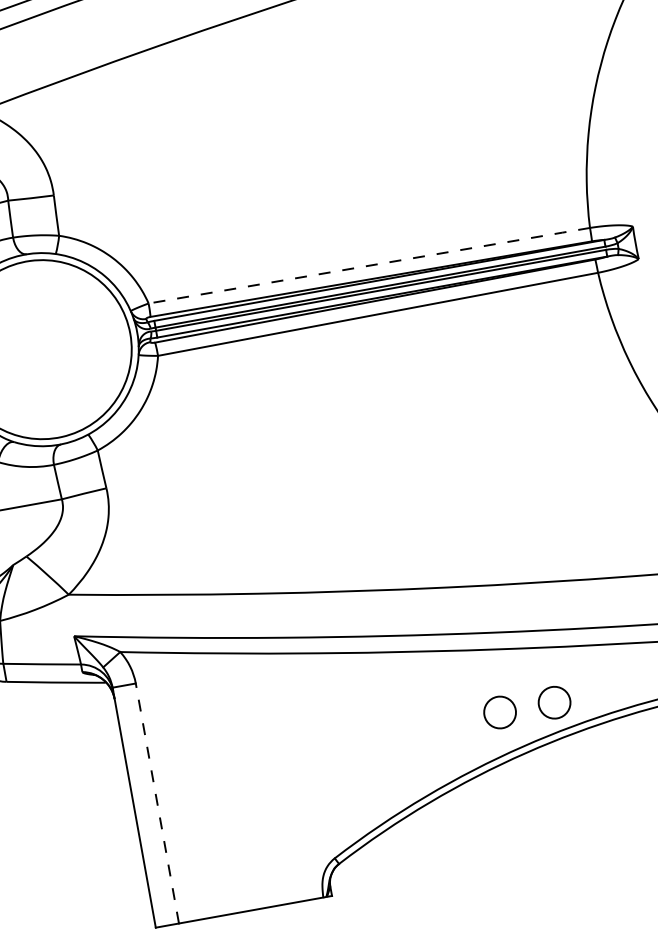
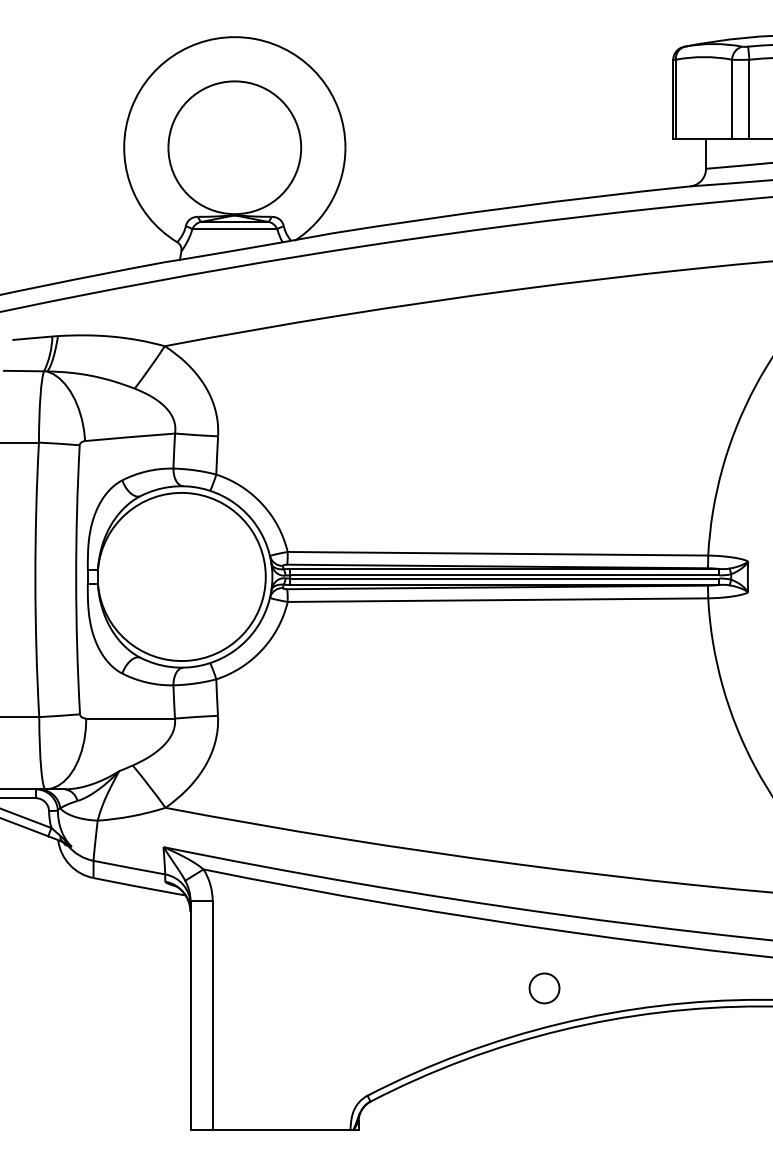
line: (370, 265) -> (499, 553), dashed -> solid
circle: (554, 702) -> (596, 988), removed
line: (157, 803) -> (212, 1015), dashed -> solid

